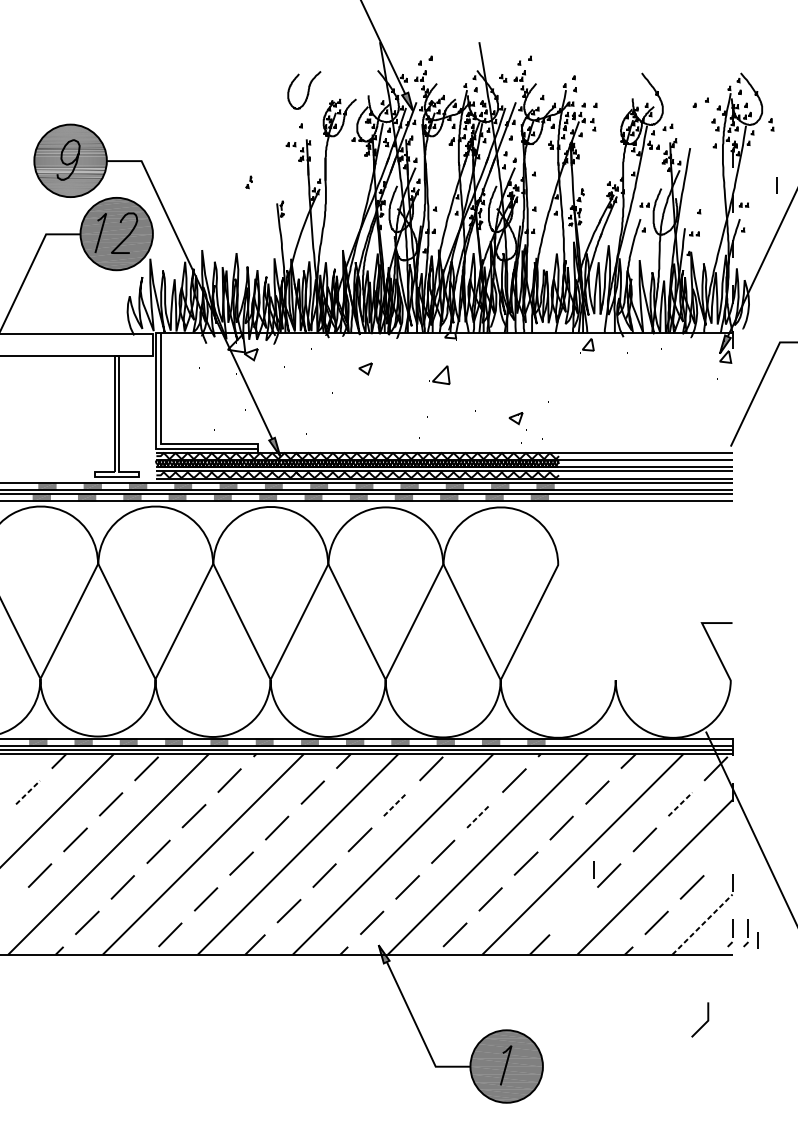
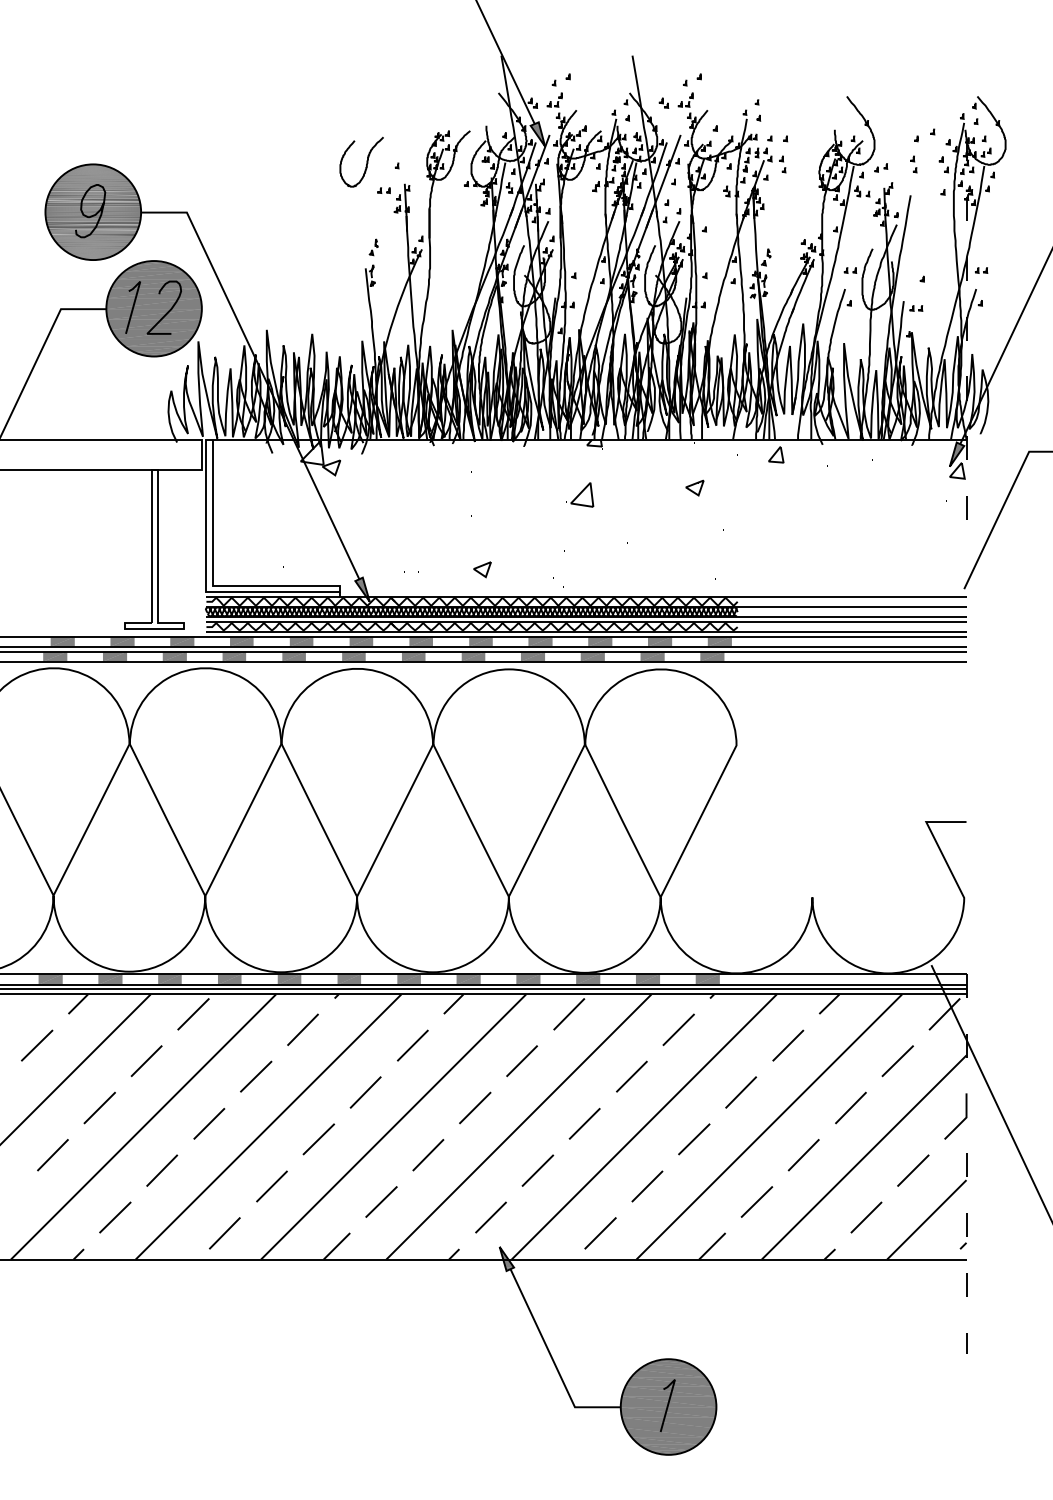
curve: (308, 89) -> (366, 161), moved
part: (771, 124) -> (913, 164), moved
part: (248, 182) -> (373, 247), moved
line: (777, 185) -> (966, 507), moved
part: (365, 368) -> (482, 569), moved
part: (515, 418) -> (694, 487), moved
line: (28, 792) -> (37, 1045), dashed -> solid
line: (680, 803) -> (898, 1060), dashed -> solid
line: (395, 804) -> (522, 1061), dashed -> solid
line: (478, 815) -> (631, 1076), dashed -> solid
line: (593, 869) -> (966, 1284), moved
line: (573, 910) -> (756, 1201), added
line: (702, 924) -> (927, 1219), dashed -> solid
part: (746, 933) -> (984, 1231), removed
line: (757, 940) -> (966, 1343), moved
line: (704, 1023) -> (961, 1121), moved

